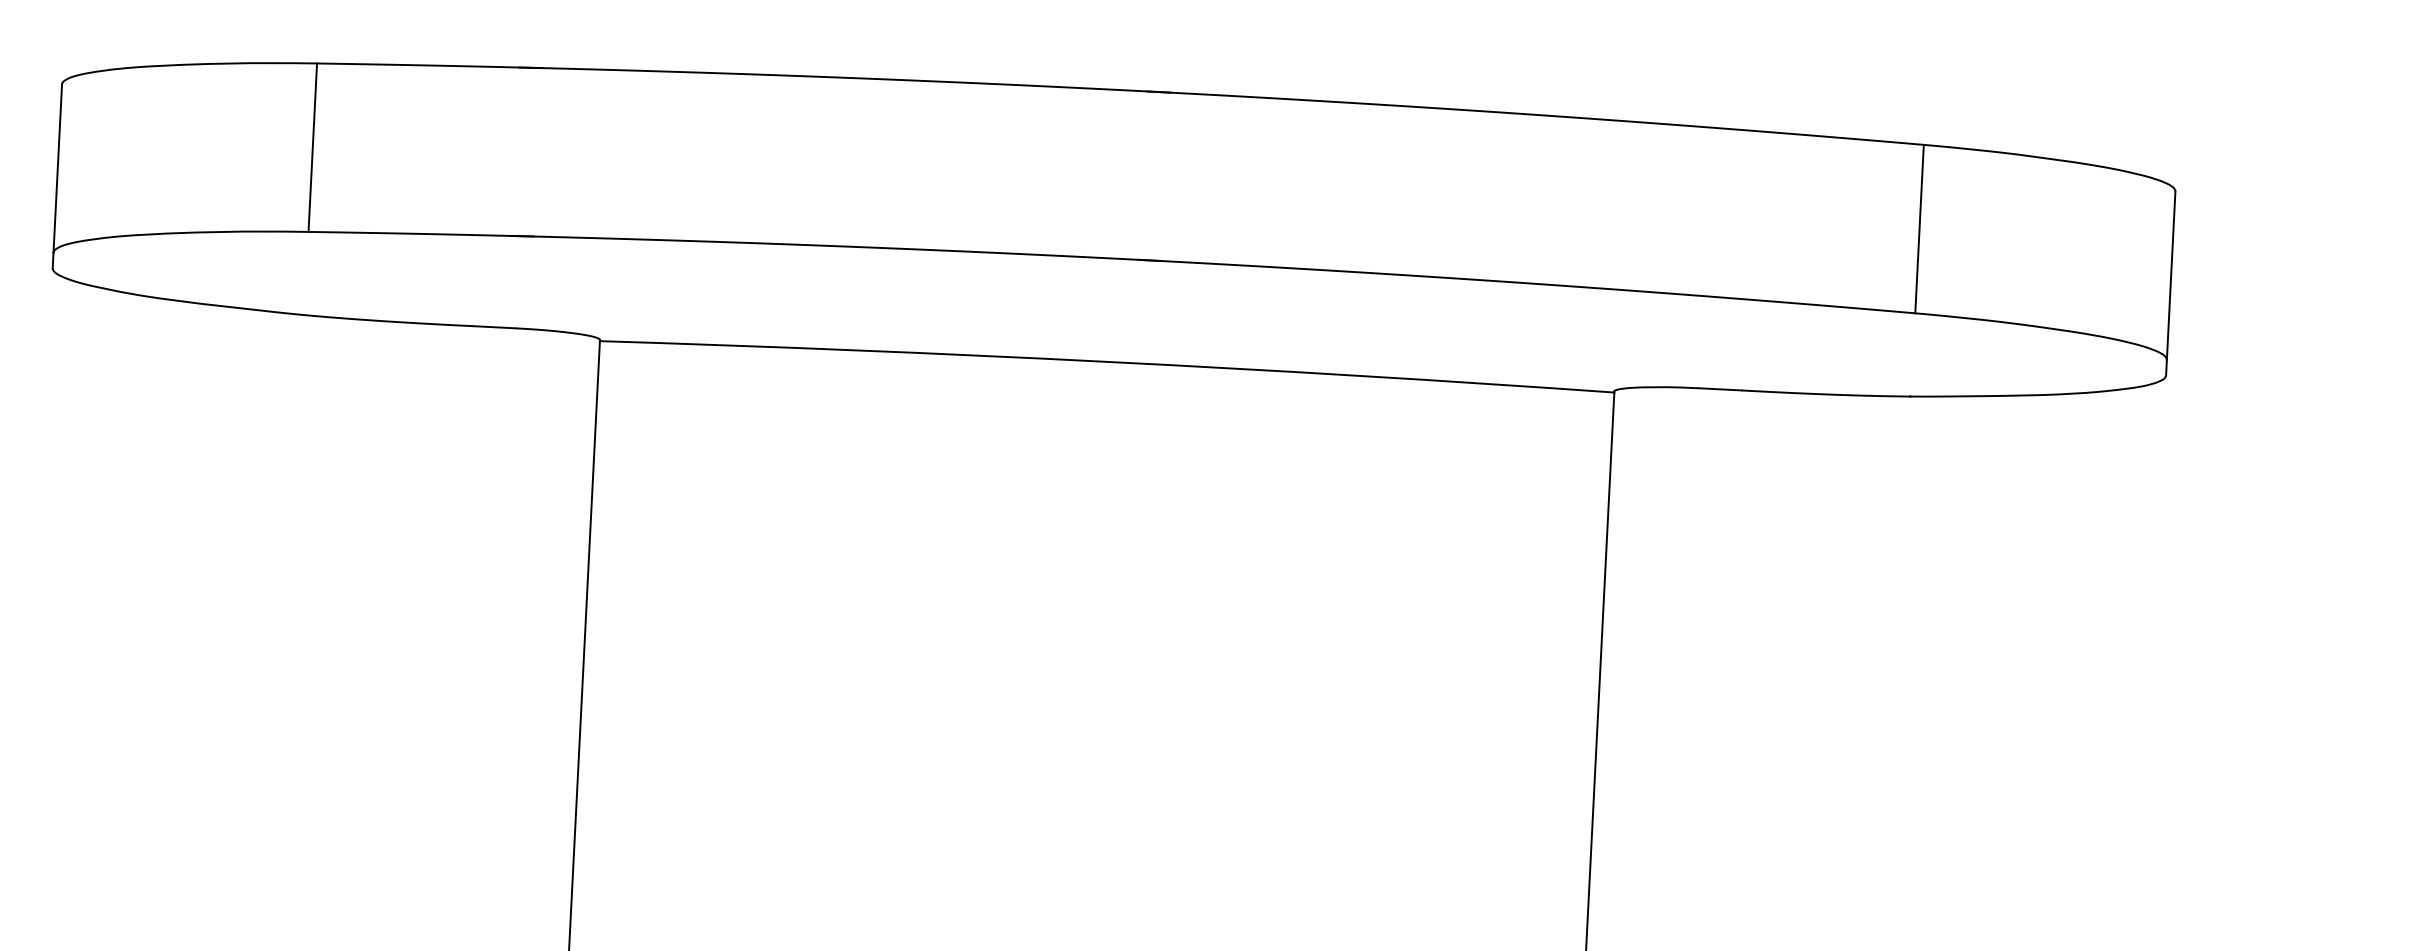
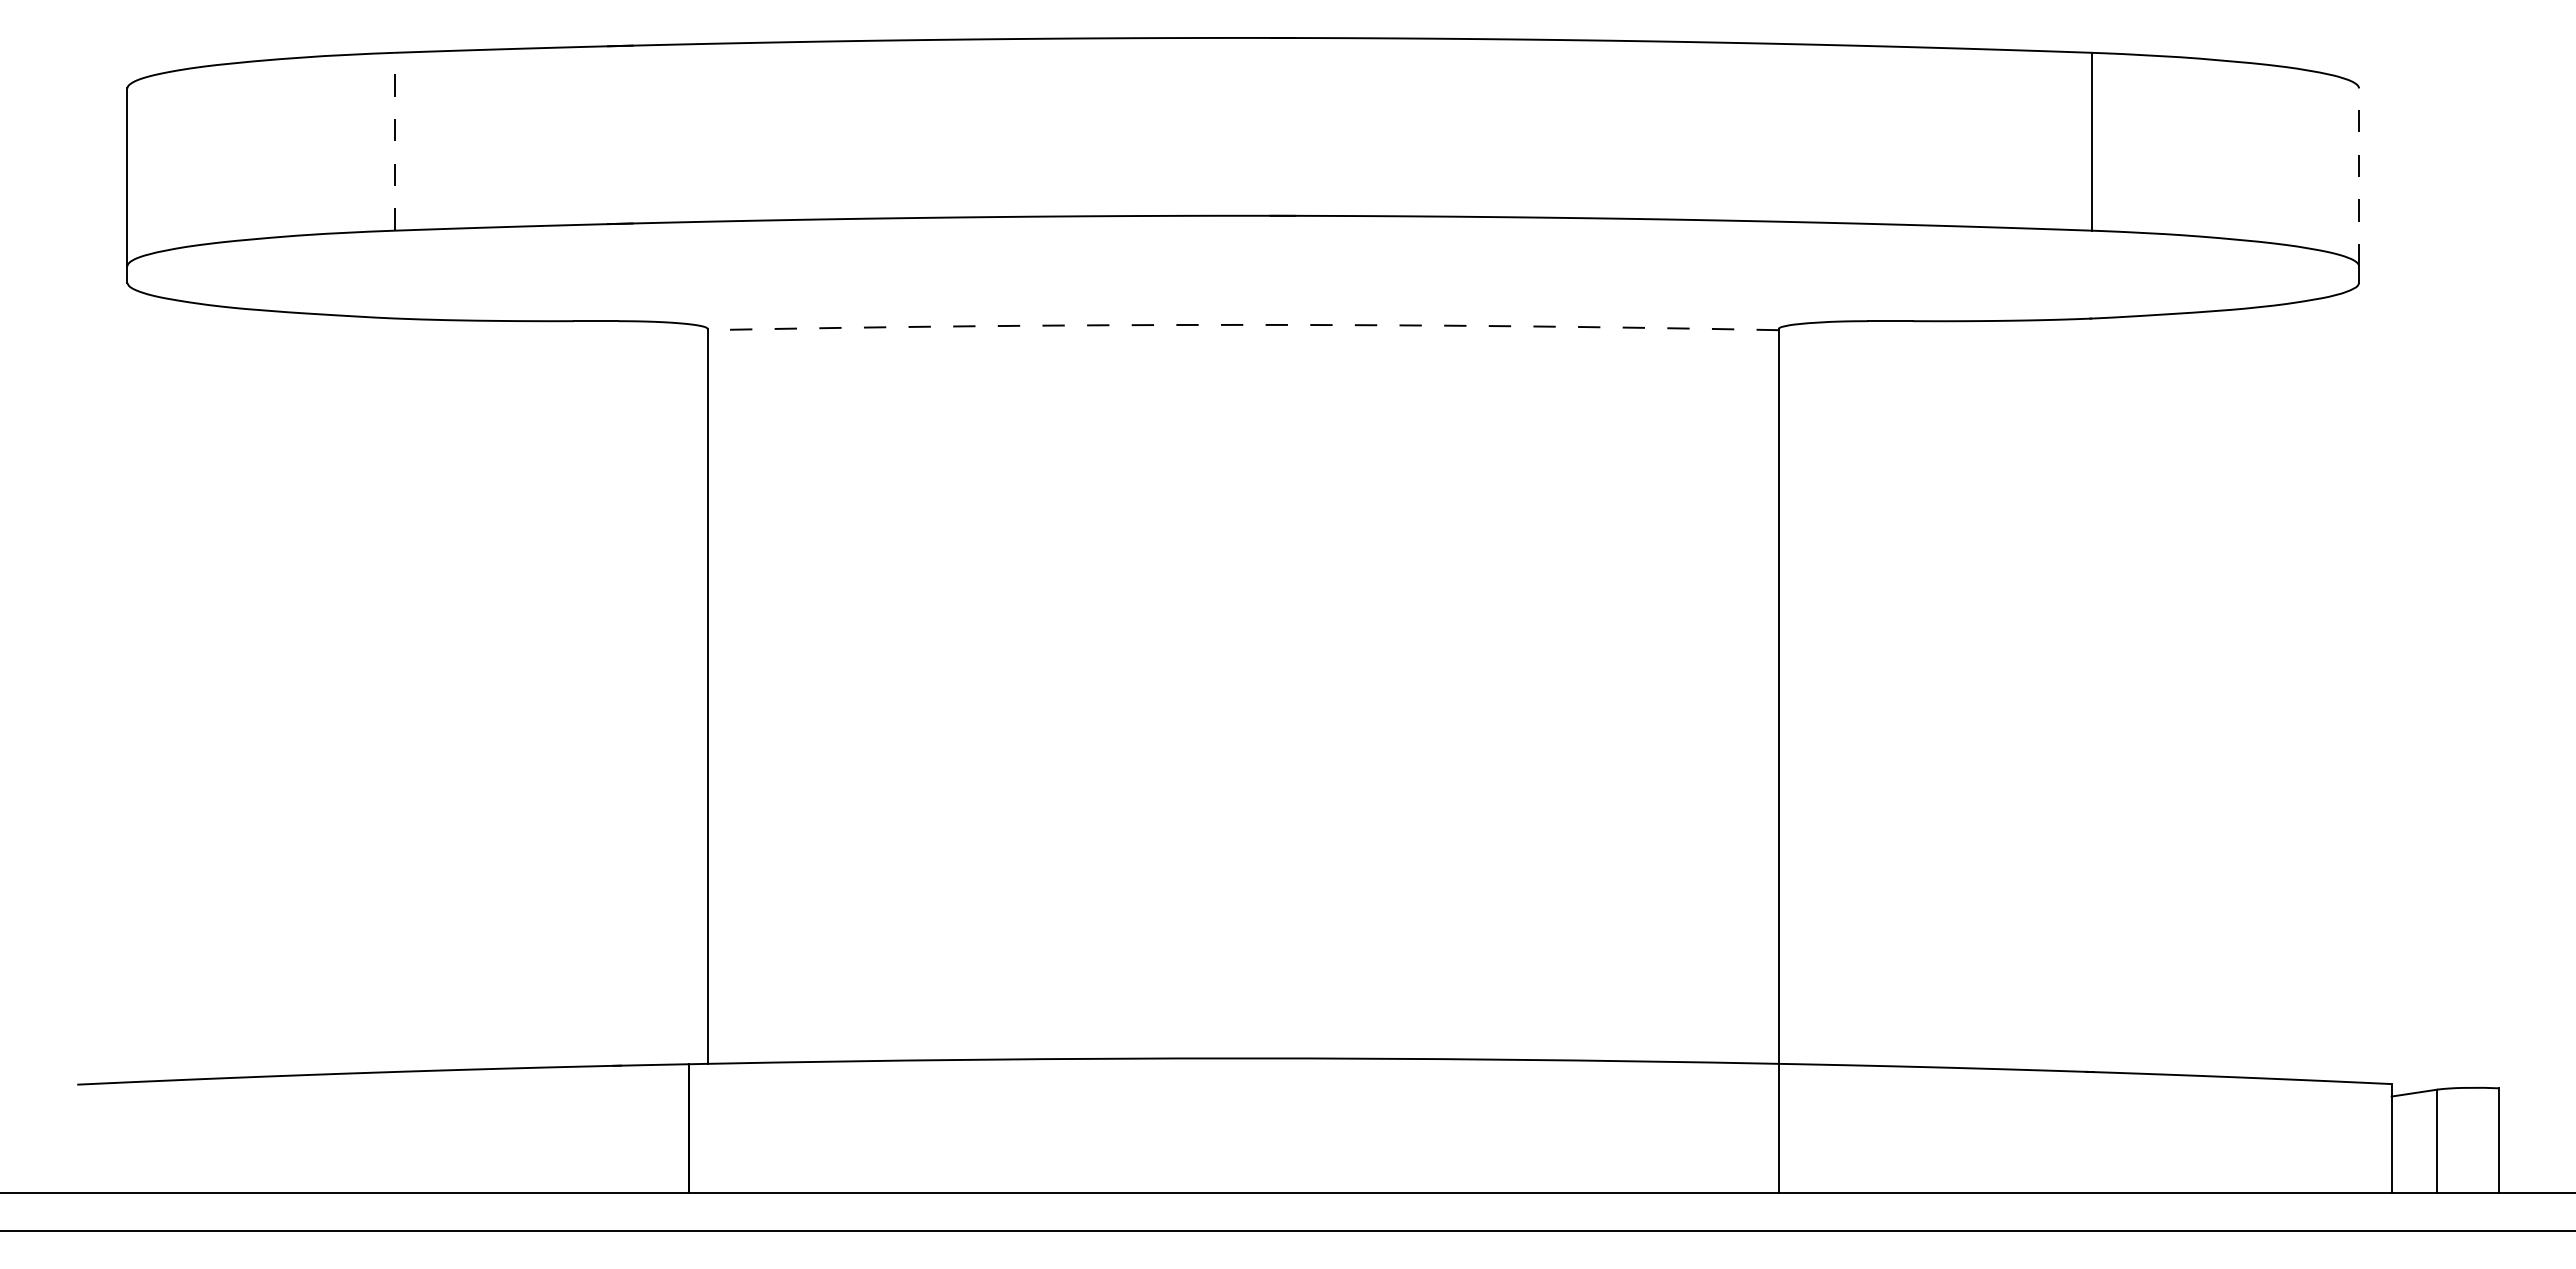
line: (312, 147) -> (394, 141), solid -> dashed
line: (2171, 275) -> (2359, 177), solid -> dashed
line: (1107, 361) -> (1243, 324), solid -> dashed

